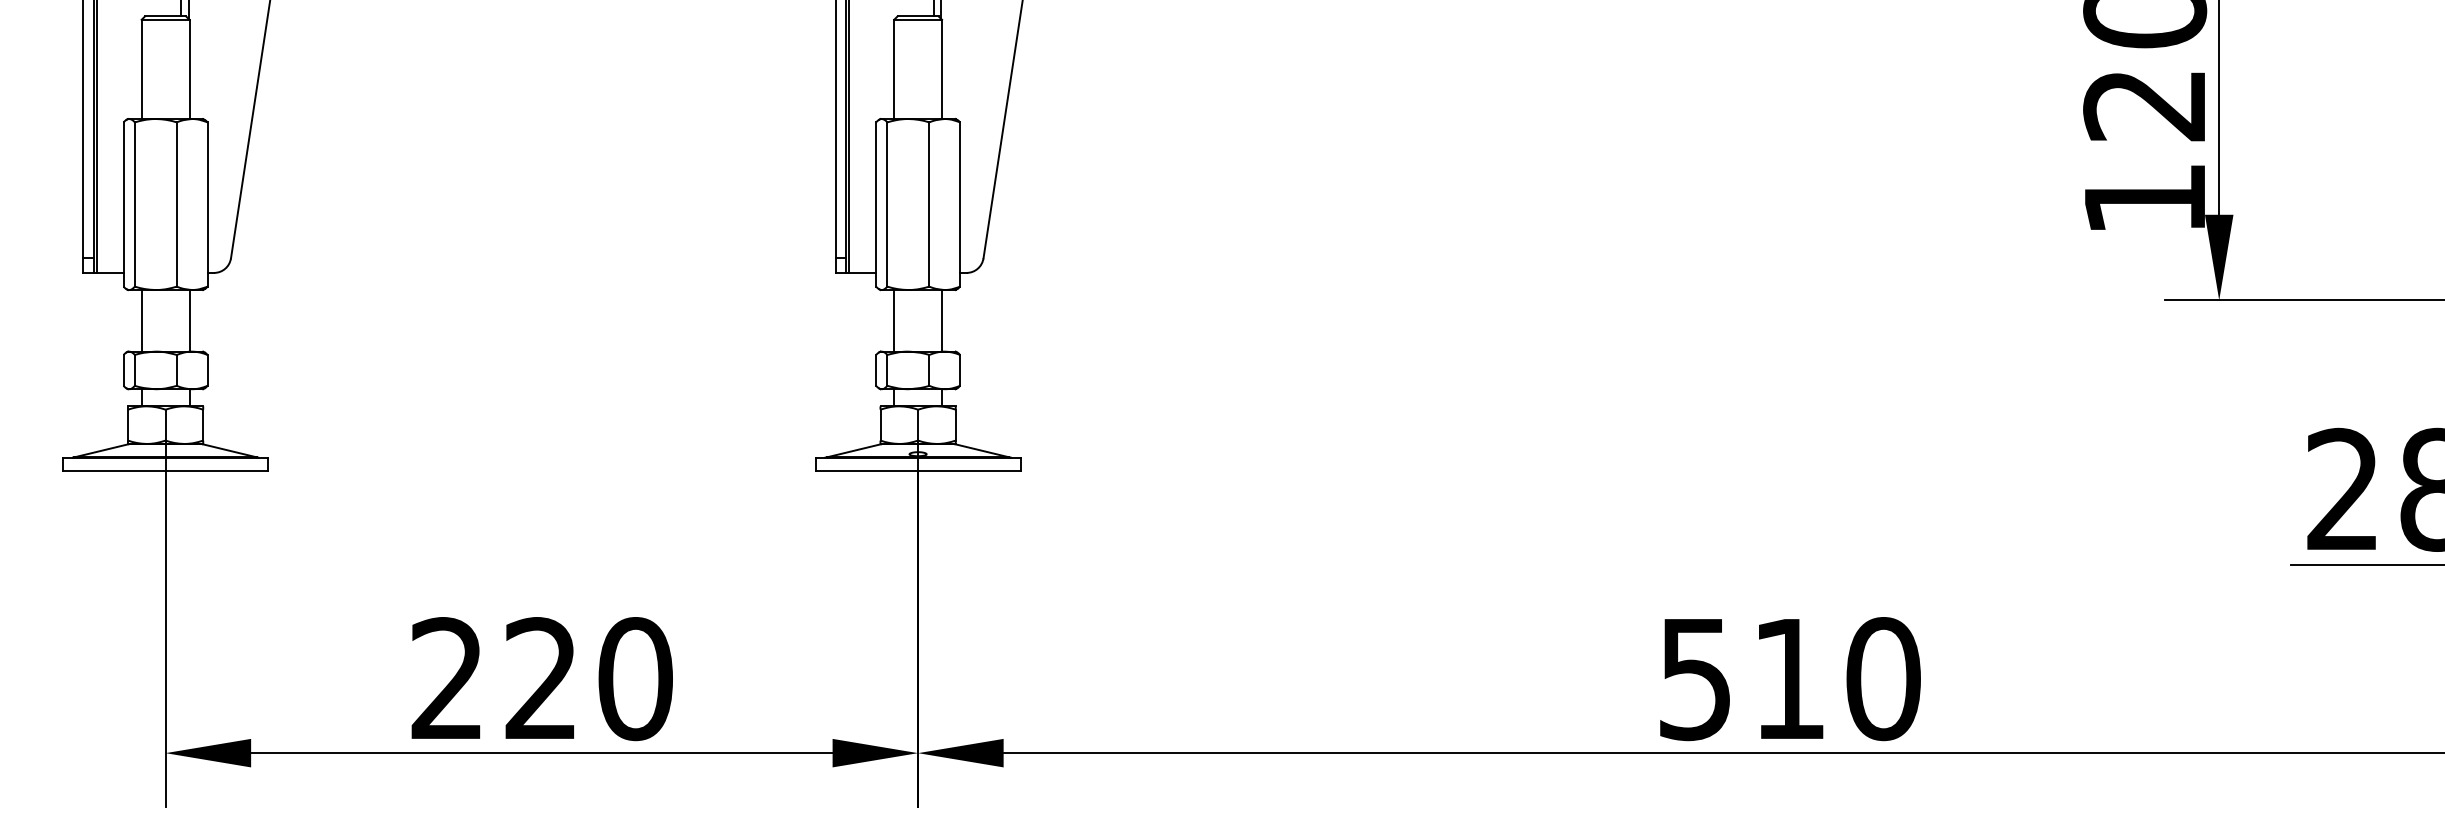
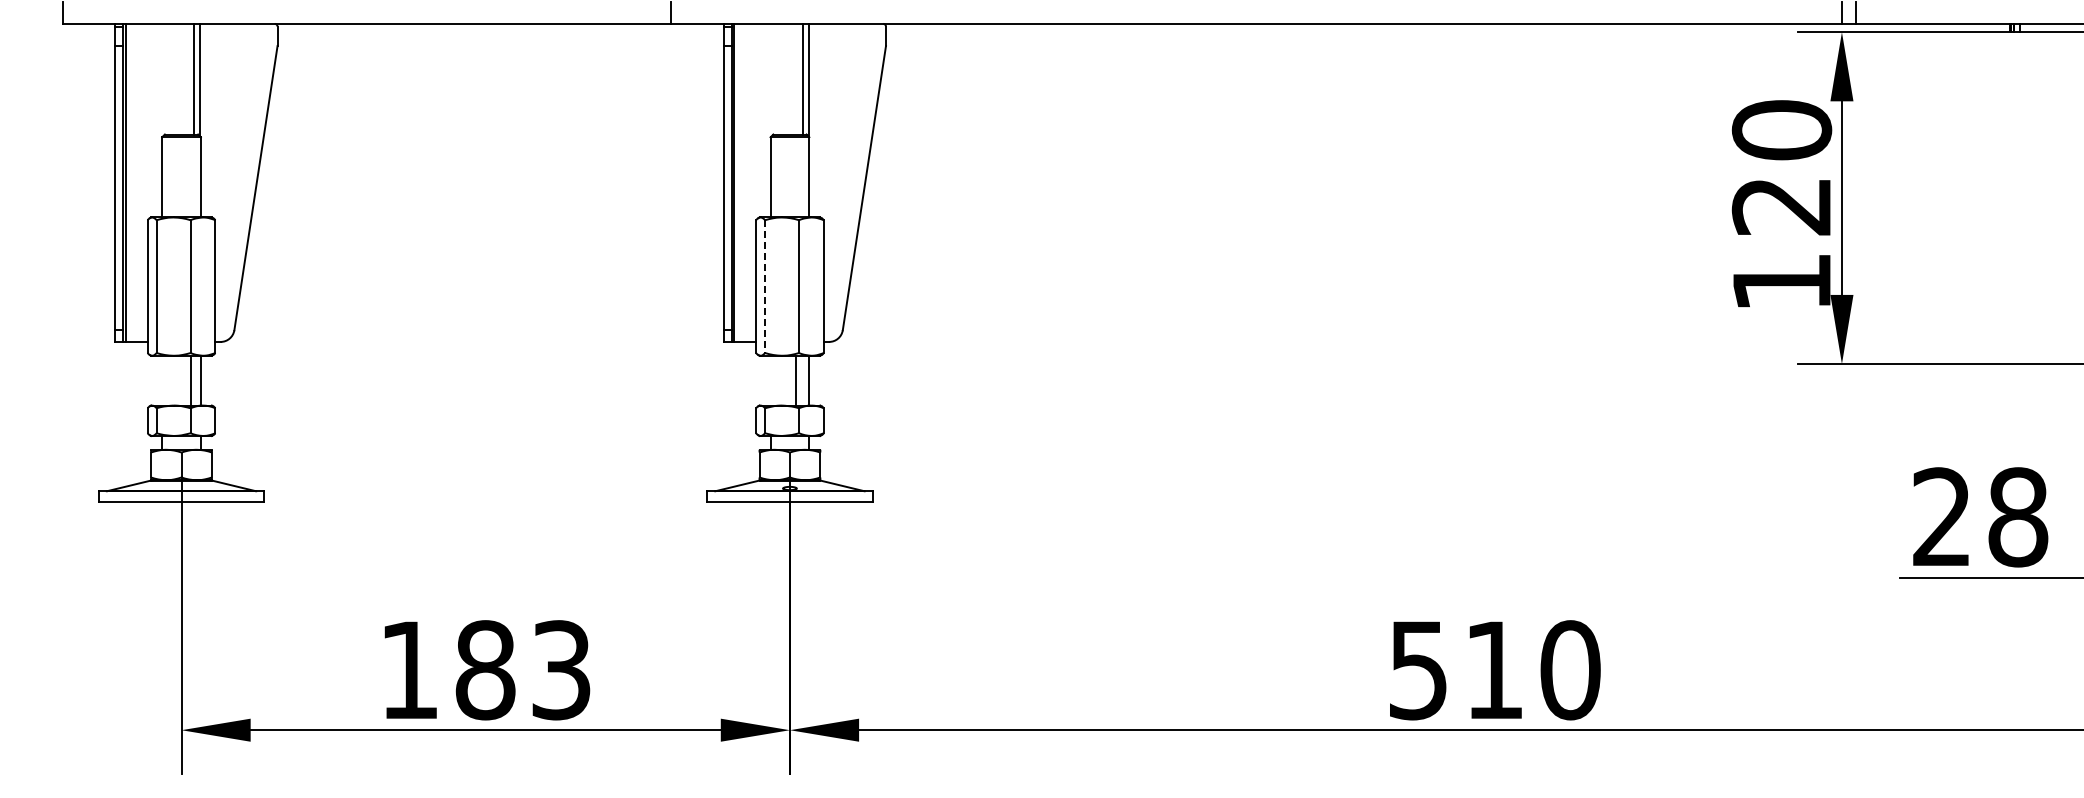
line: (887, 205) -> (765, 287), solid -> dashed
line: (142, 320) -> (191, 380), moved
line: (894, 320) -> (795, 380), moved
text: (541, 679) -> (485, 670), 220 -> 183

